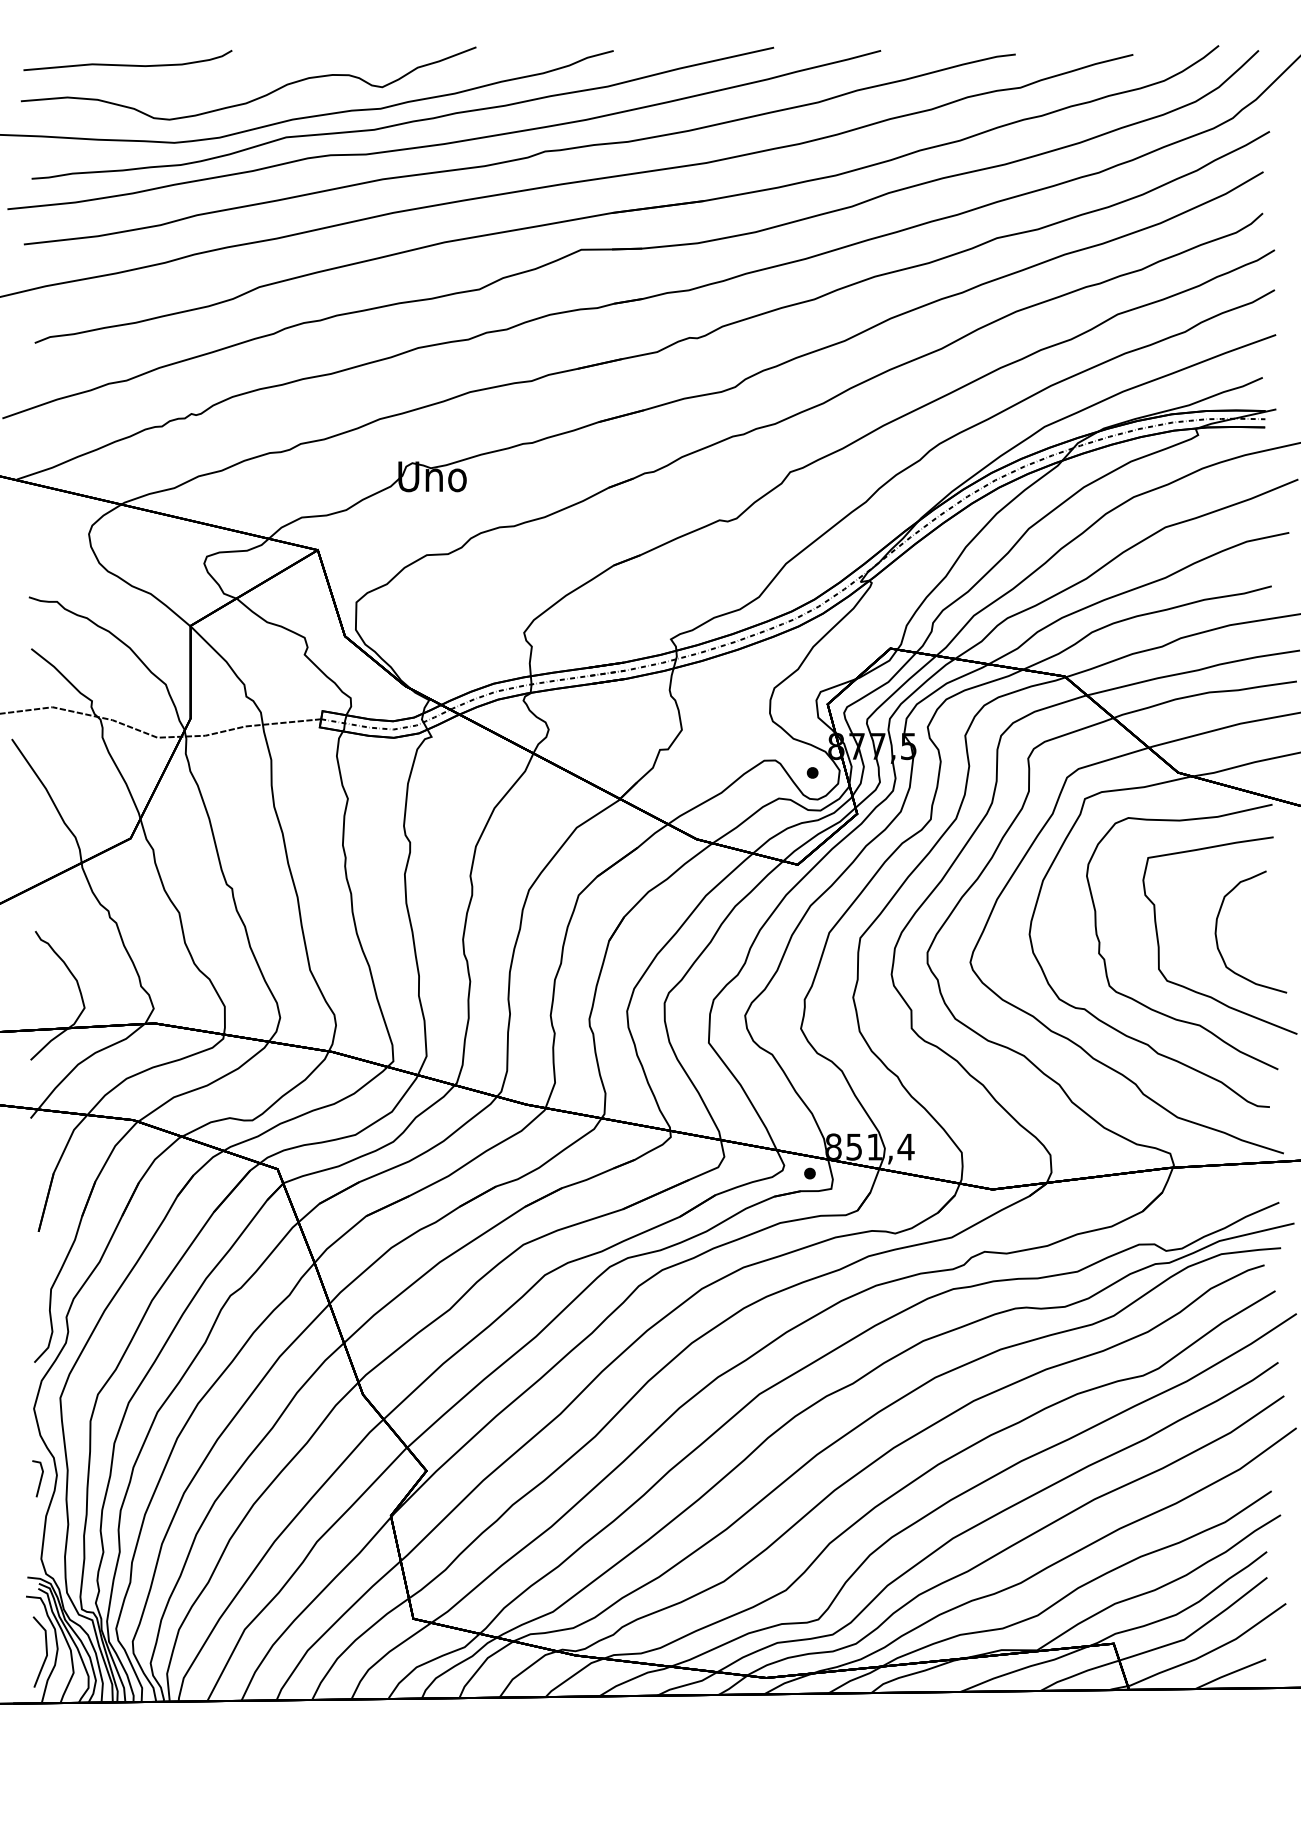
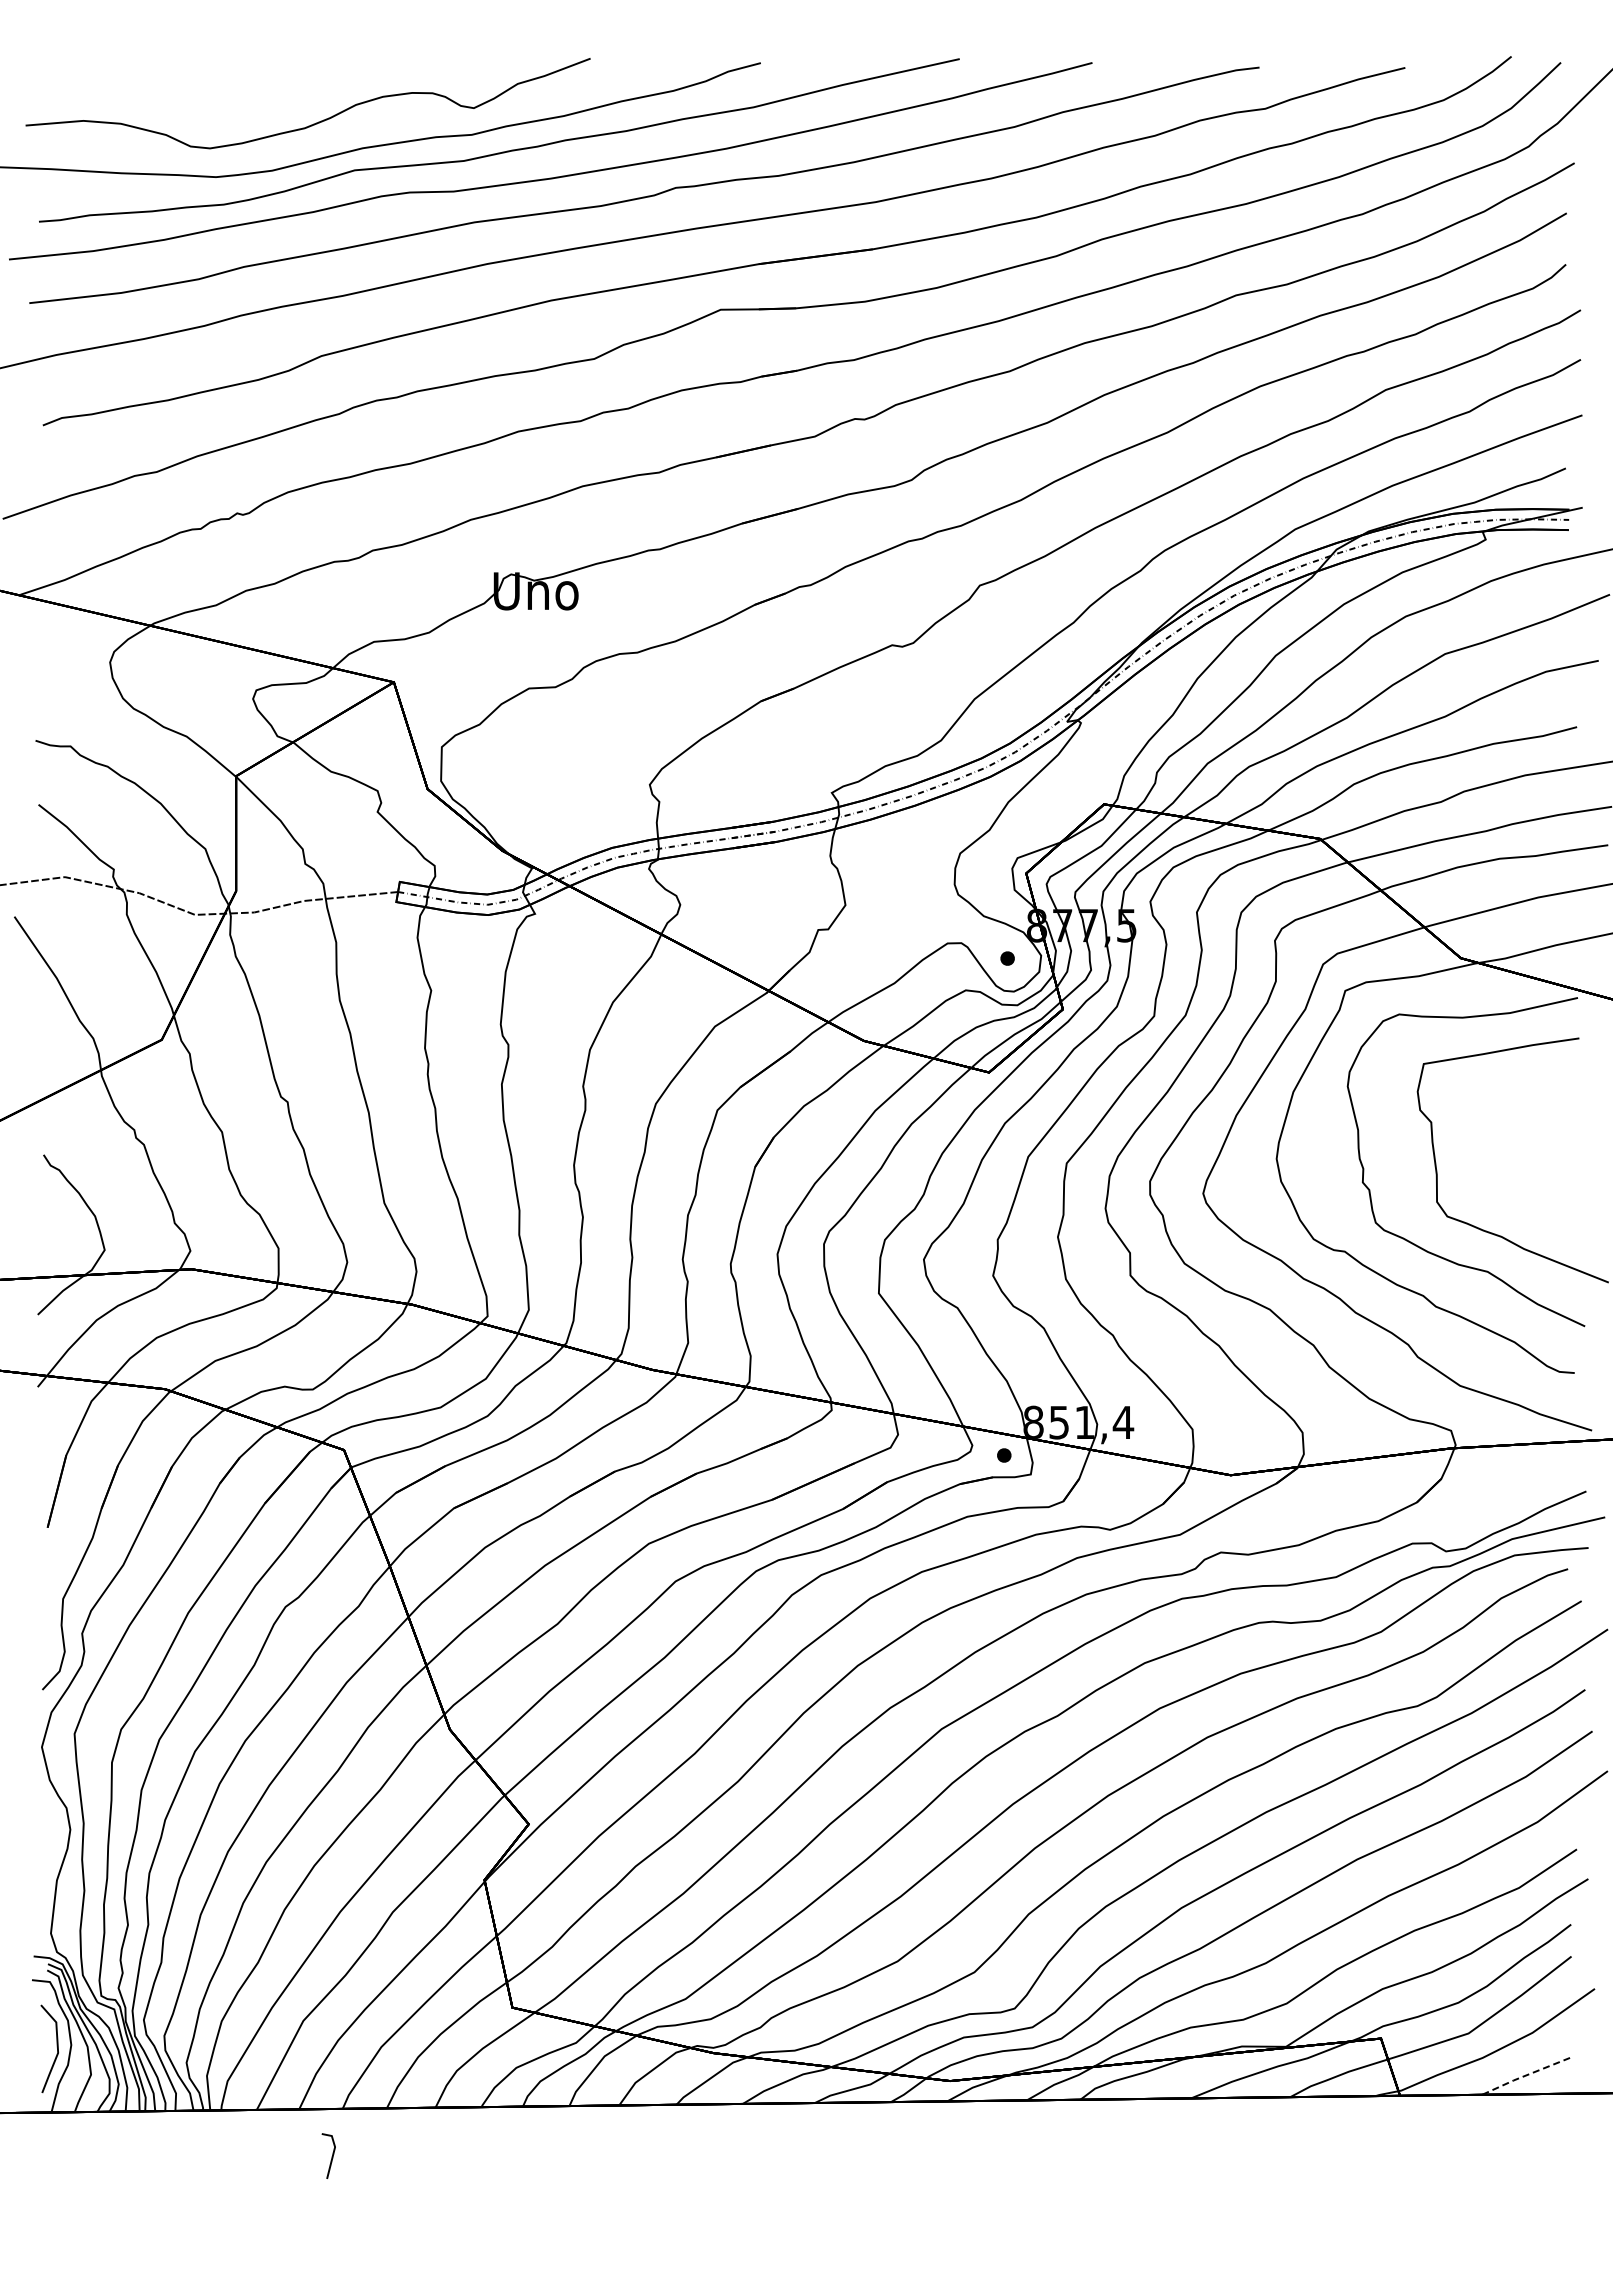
curve: (127, 64) -> (157, 80), removed
curve: (1217, 938) -> (1509, 1163), removed
line: (40, 1479) -> (331, 2156), moved
line: (1229, 1673) -> (1524, 2075), solid -> dashed

